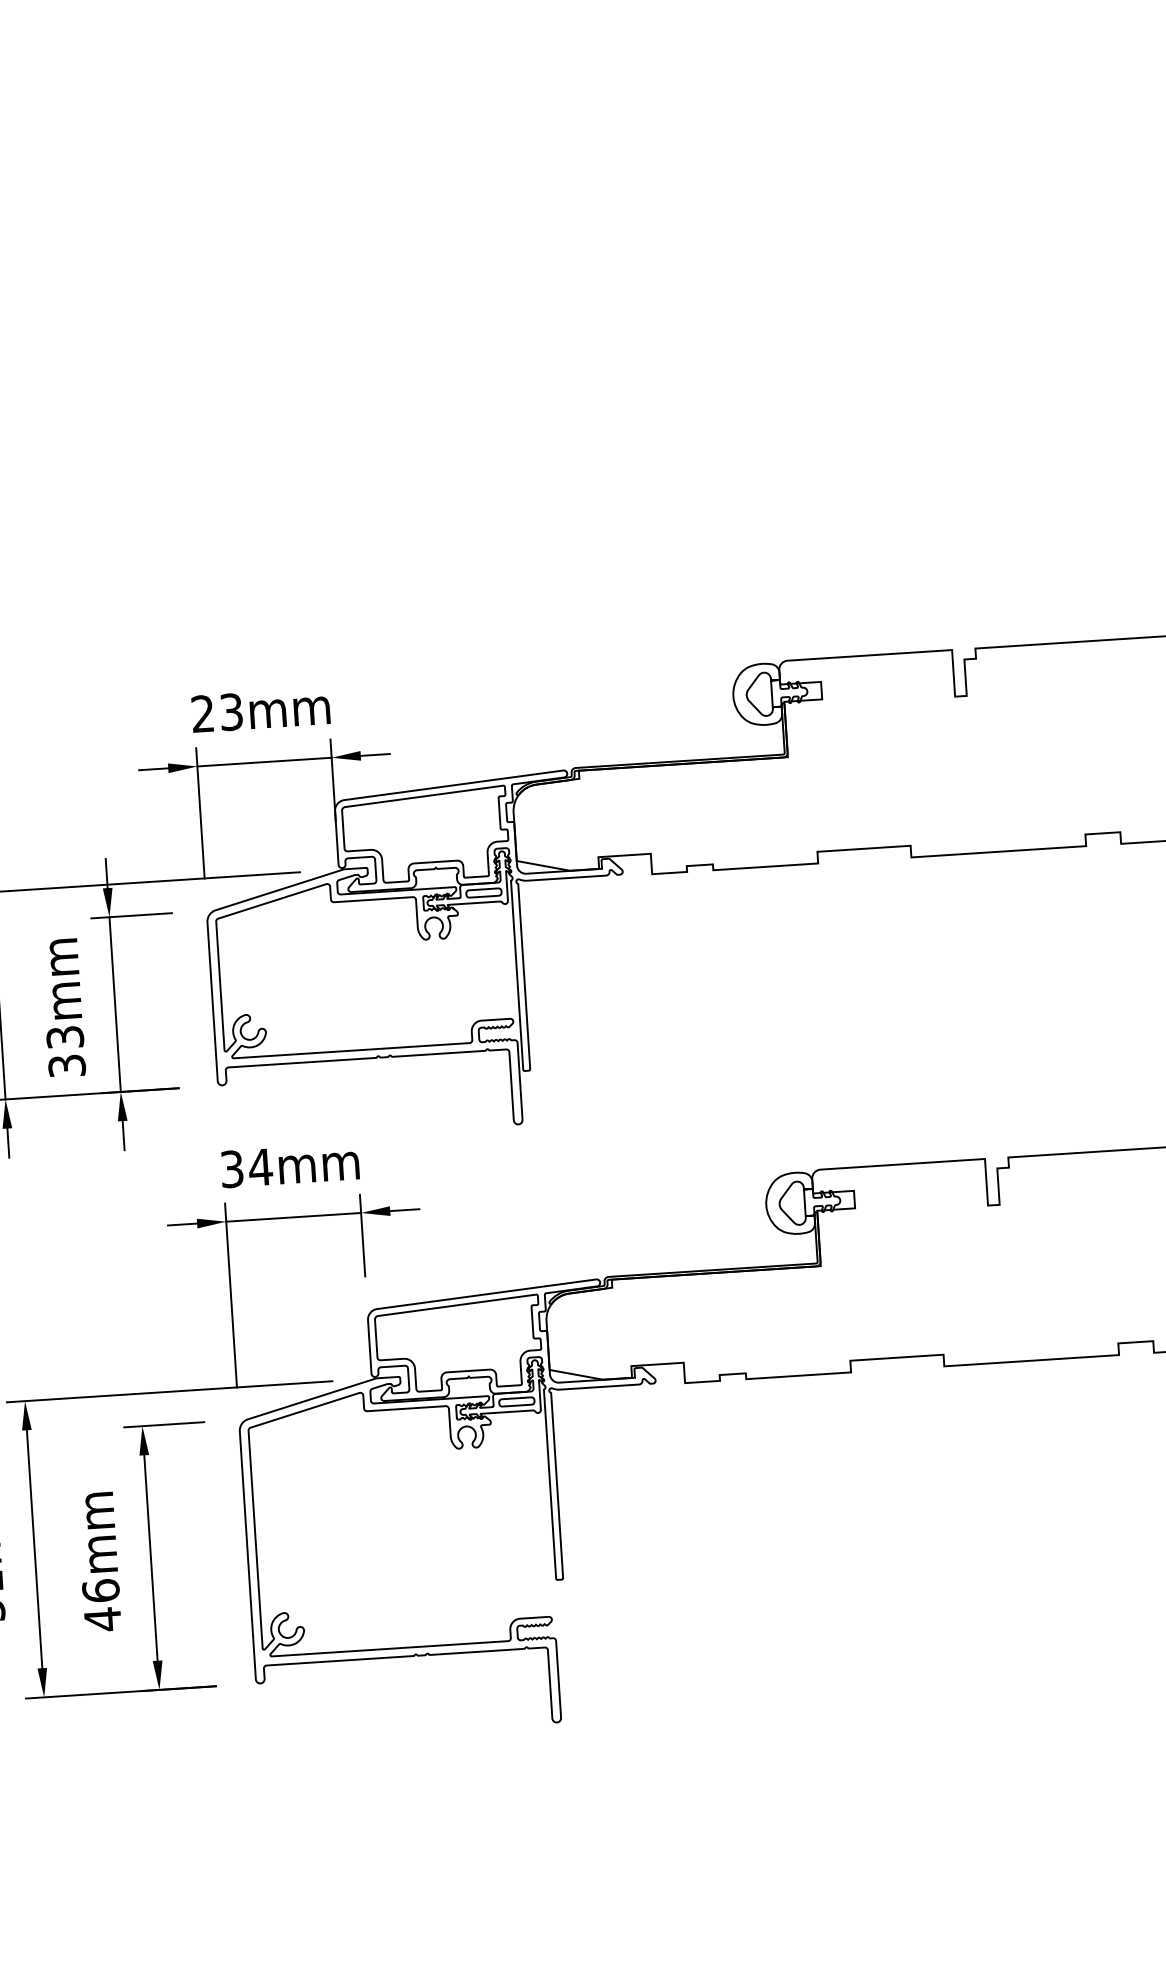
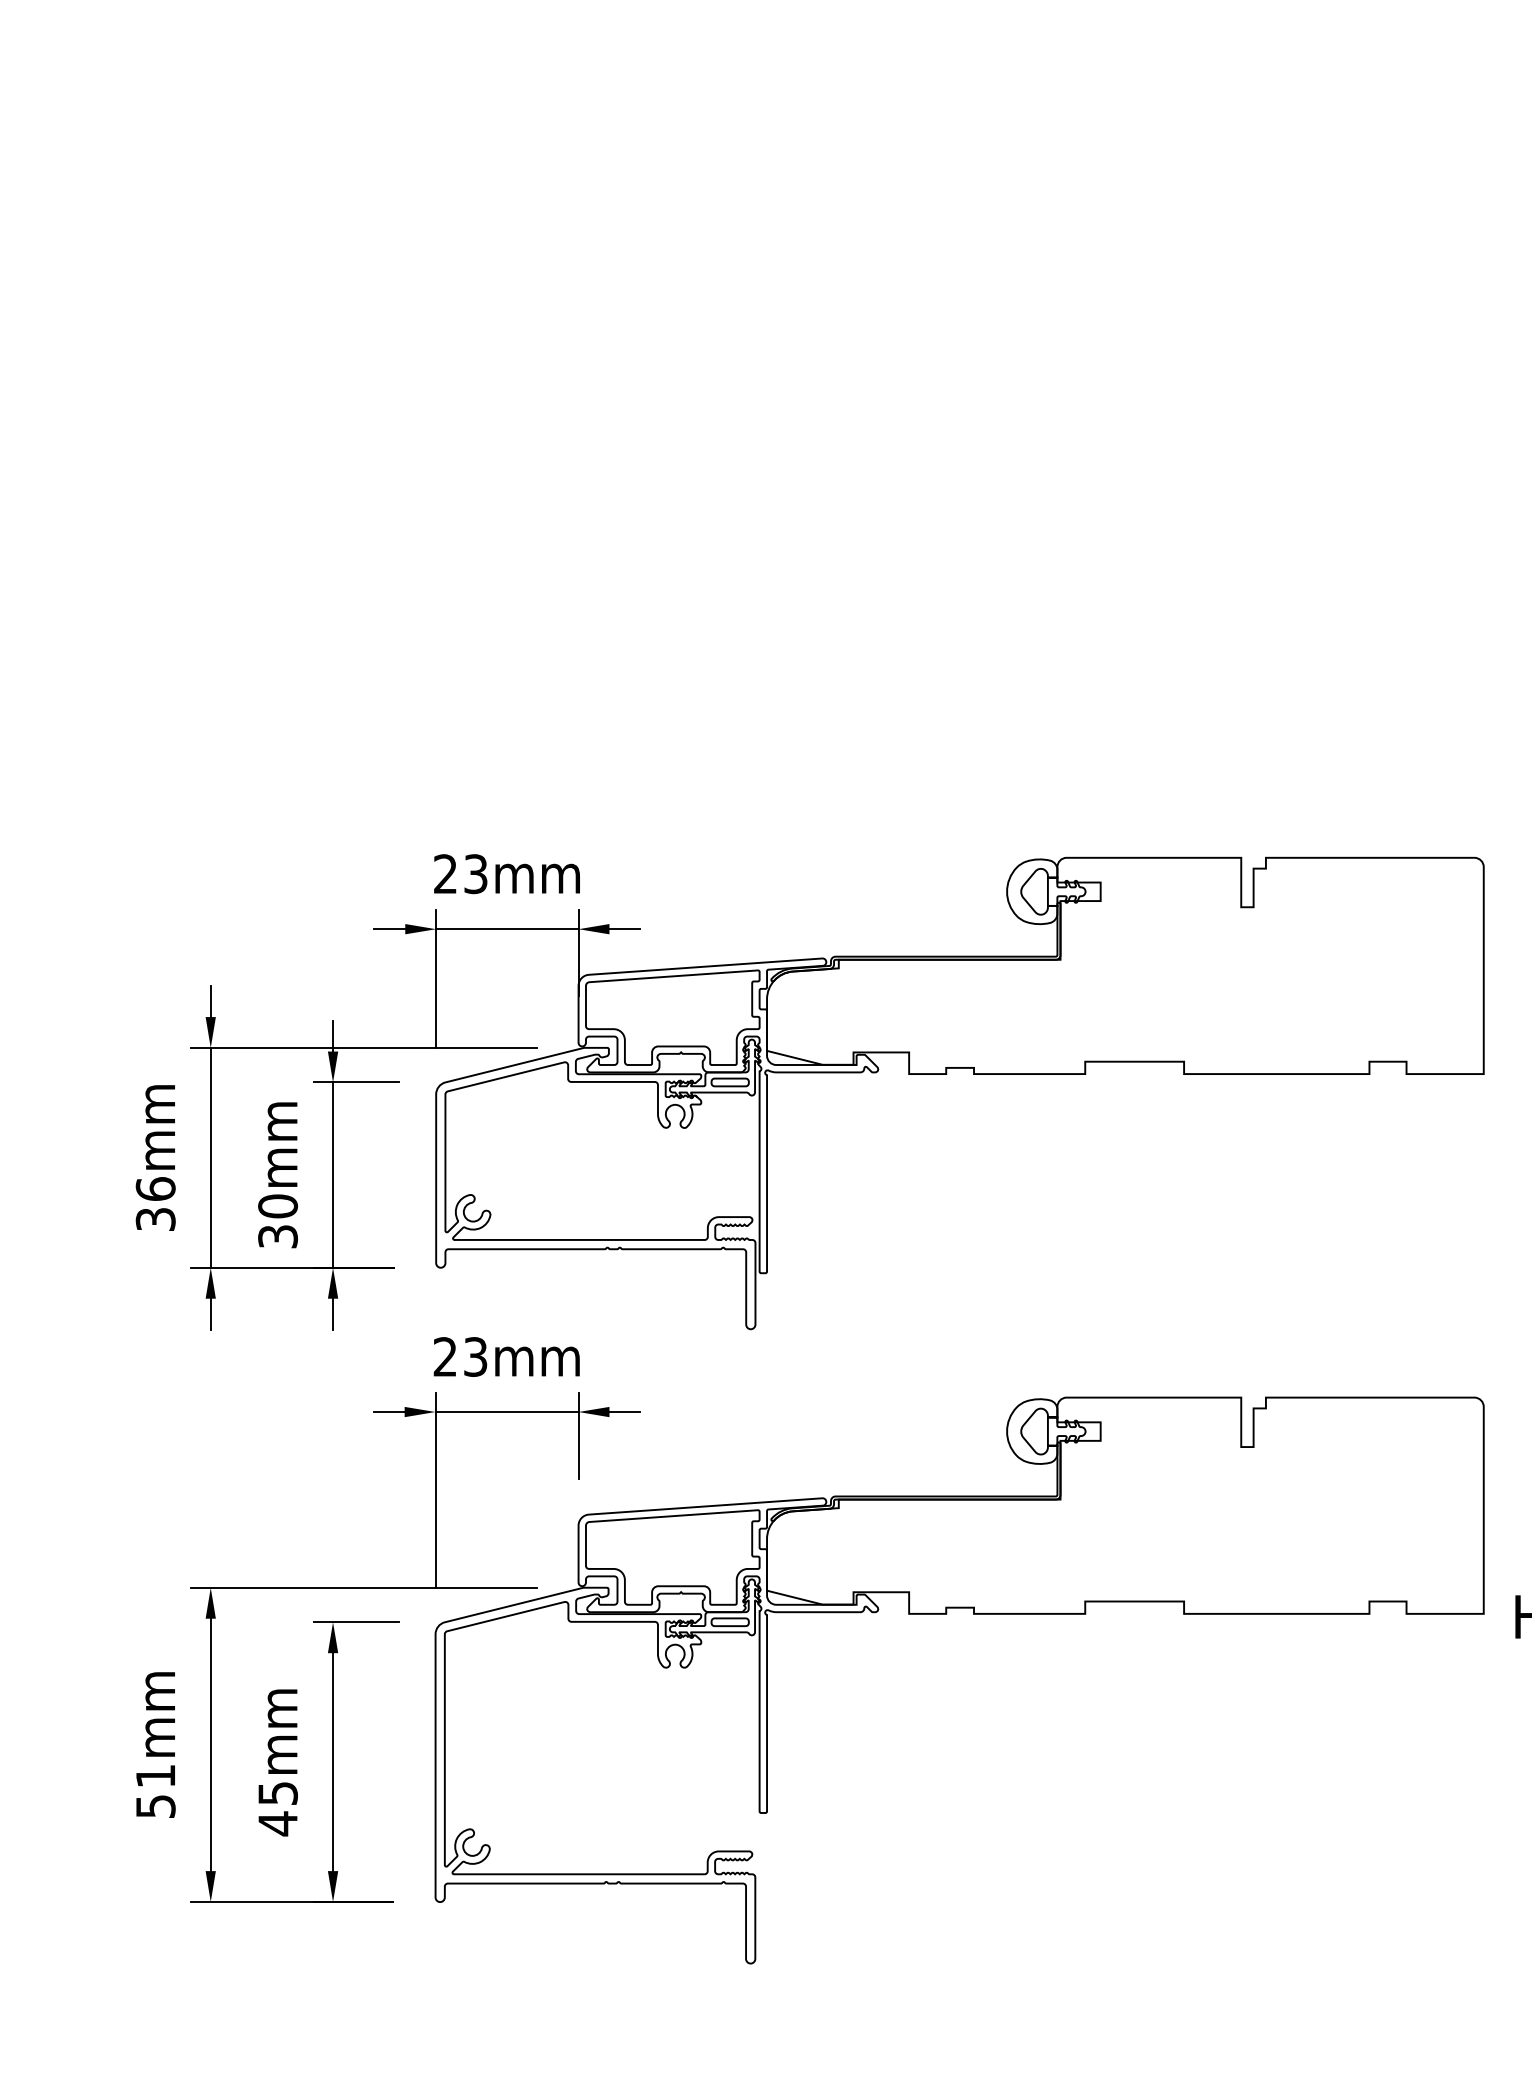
text: (64, 1037) -> (277, 1206), 33mm -> 30mm
text: (246, 1167) -> (460, 1356), 34mm -> 23mm
text: (100, 1591) -> (277, 1793), 46mm -> 45mm

